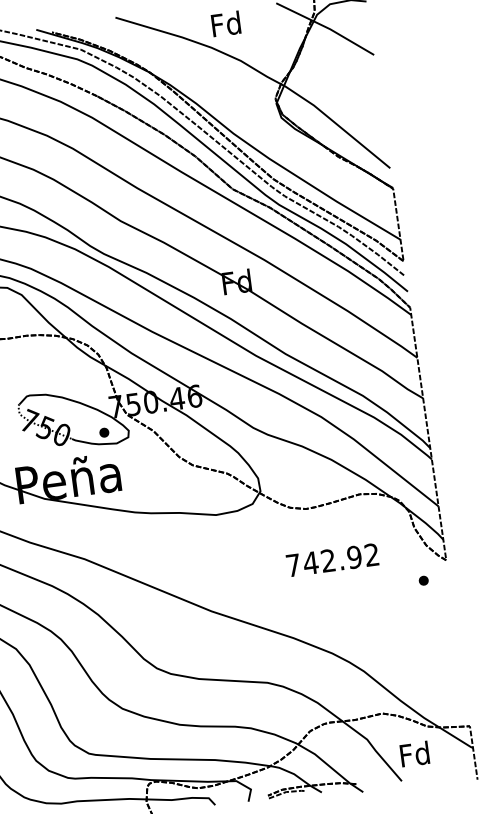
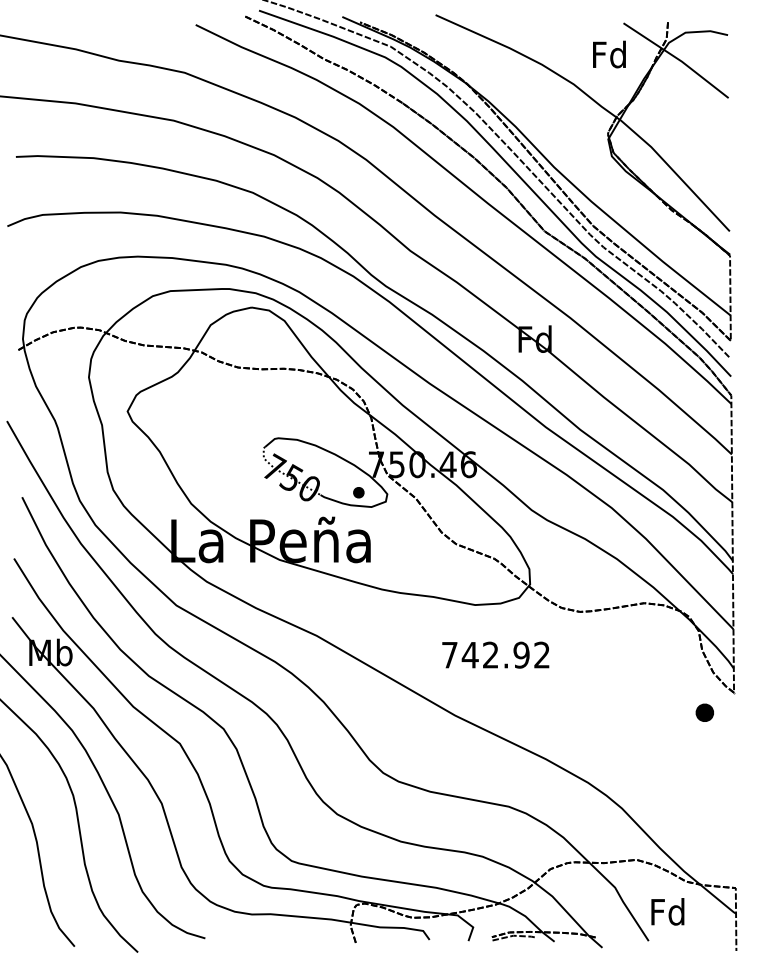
text: (226, 24) -> (609, 54), moved
text: (332, 559) -> (495, 654), moved
part: (423, 580) -> (704, 712), size x1.6

